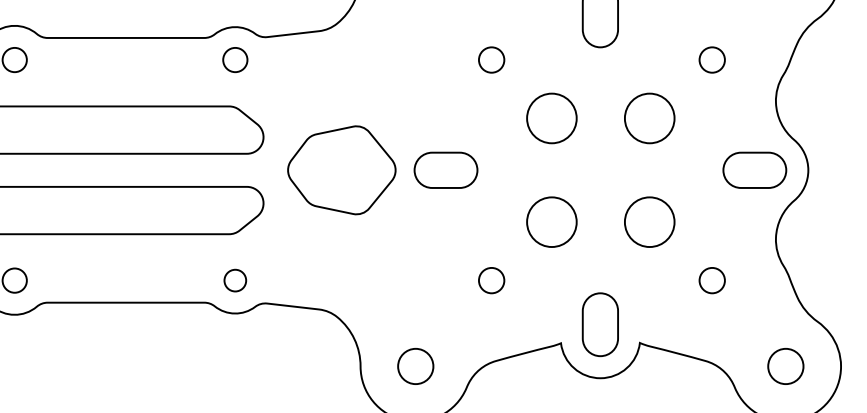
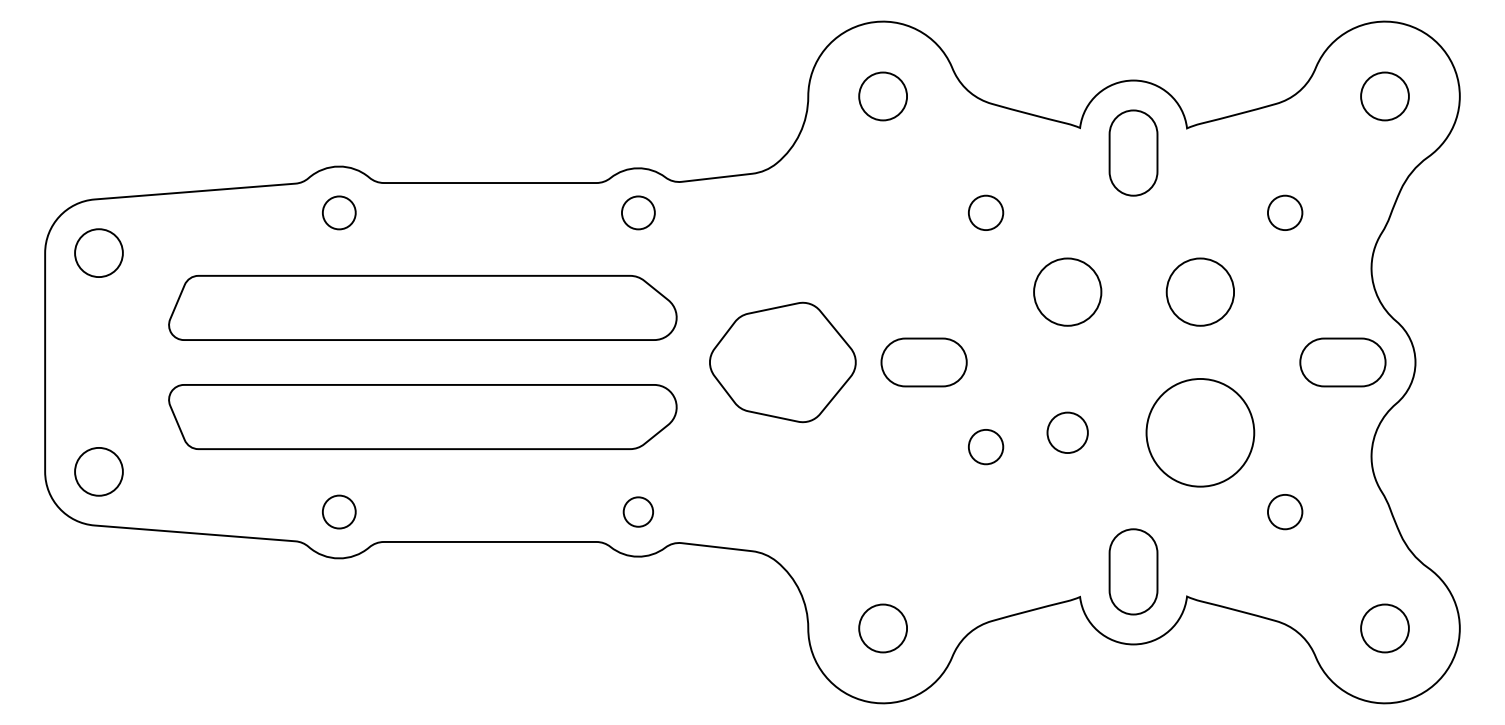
circle: (551, 221) -> (1067, 432), size x0.6
circle: (649, 221) -> (1200, 432), size x1.6
circle: (492, 280) -> (986, 447), moved

